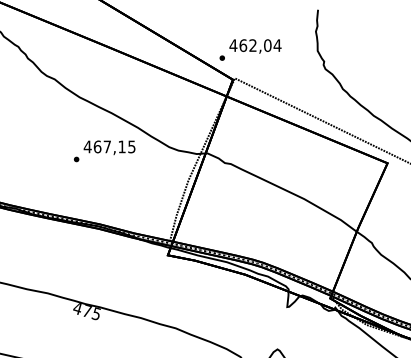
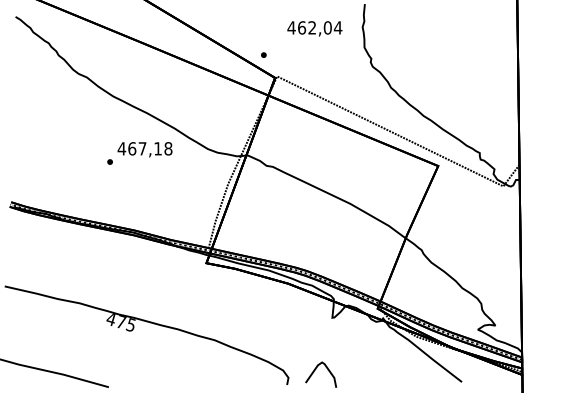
text: (255, 46) -> (314, 28), moved
text: (131, 146) -> (168, 148), 467,15 -> 467,18

